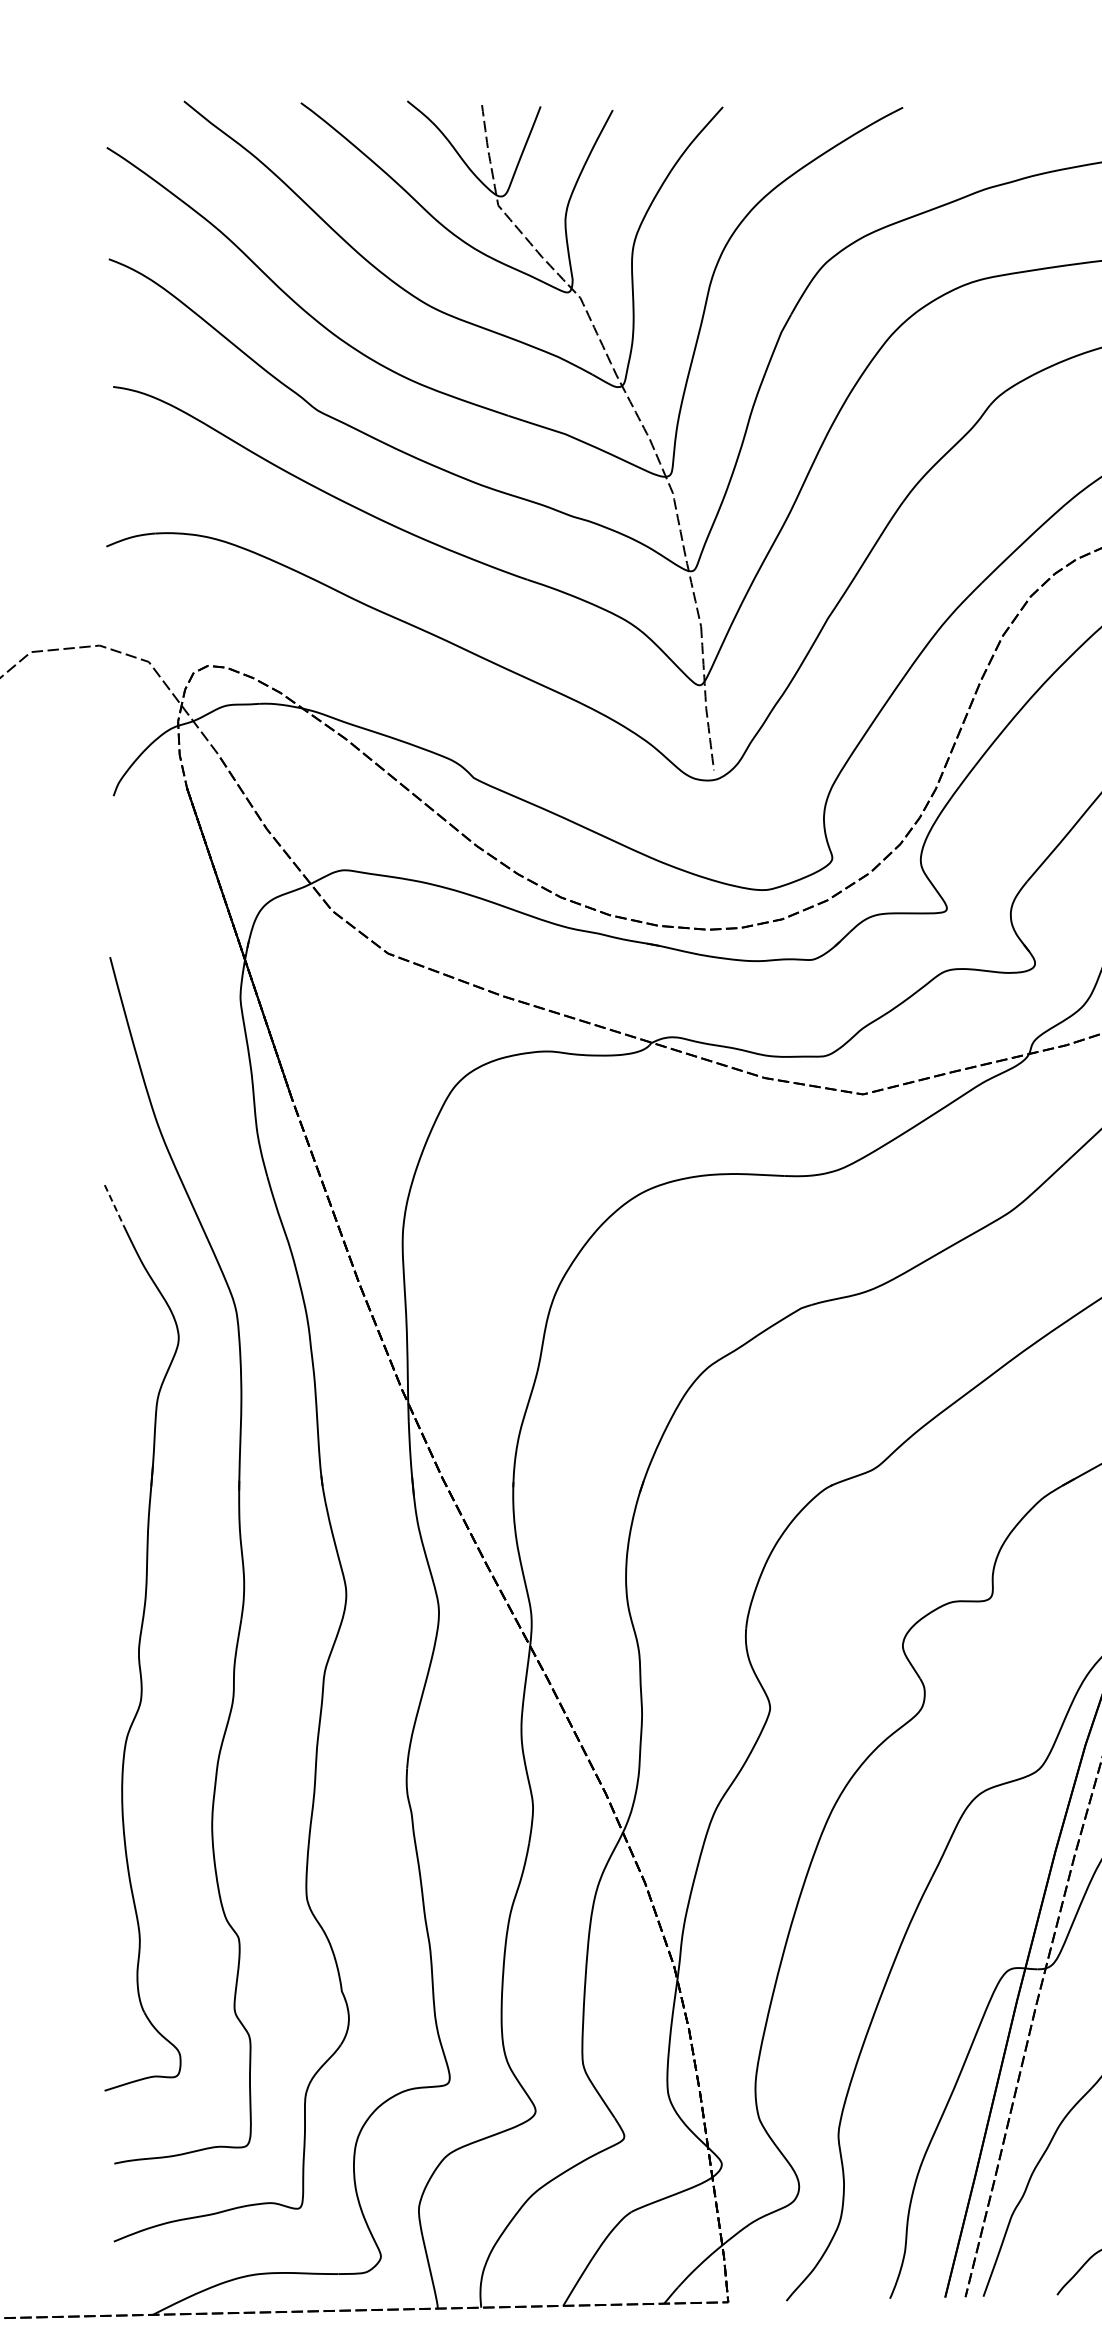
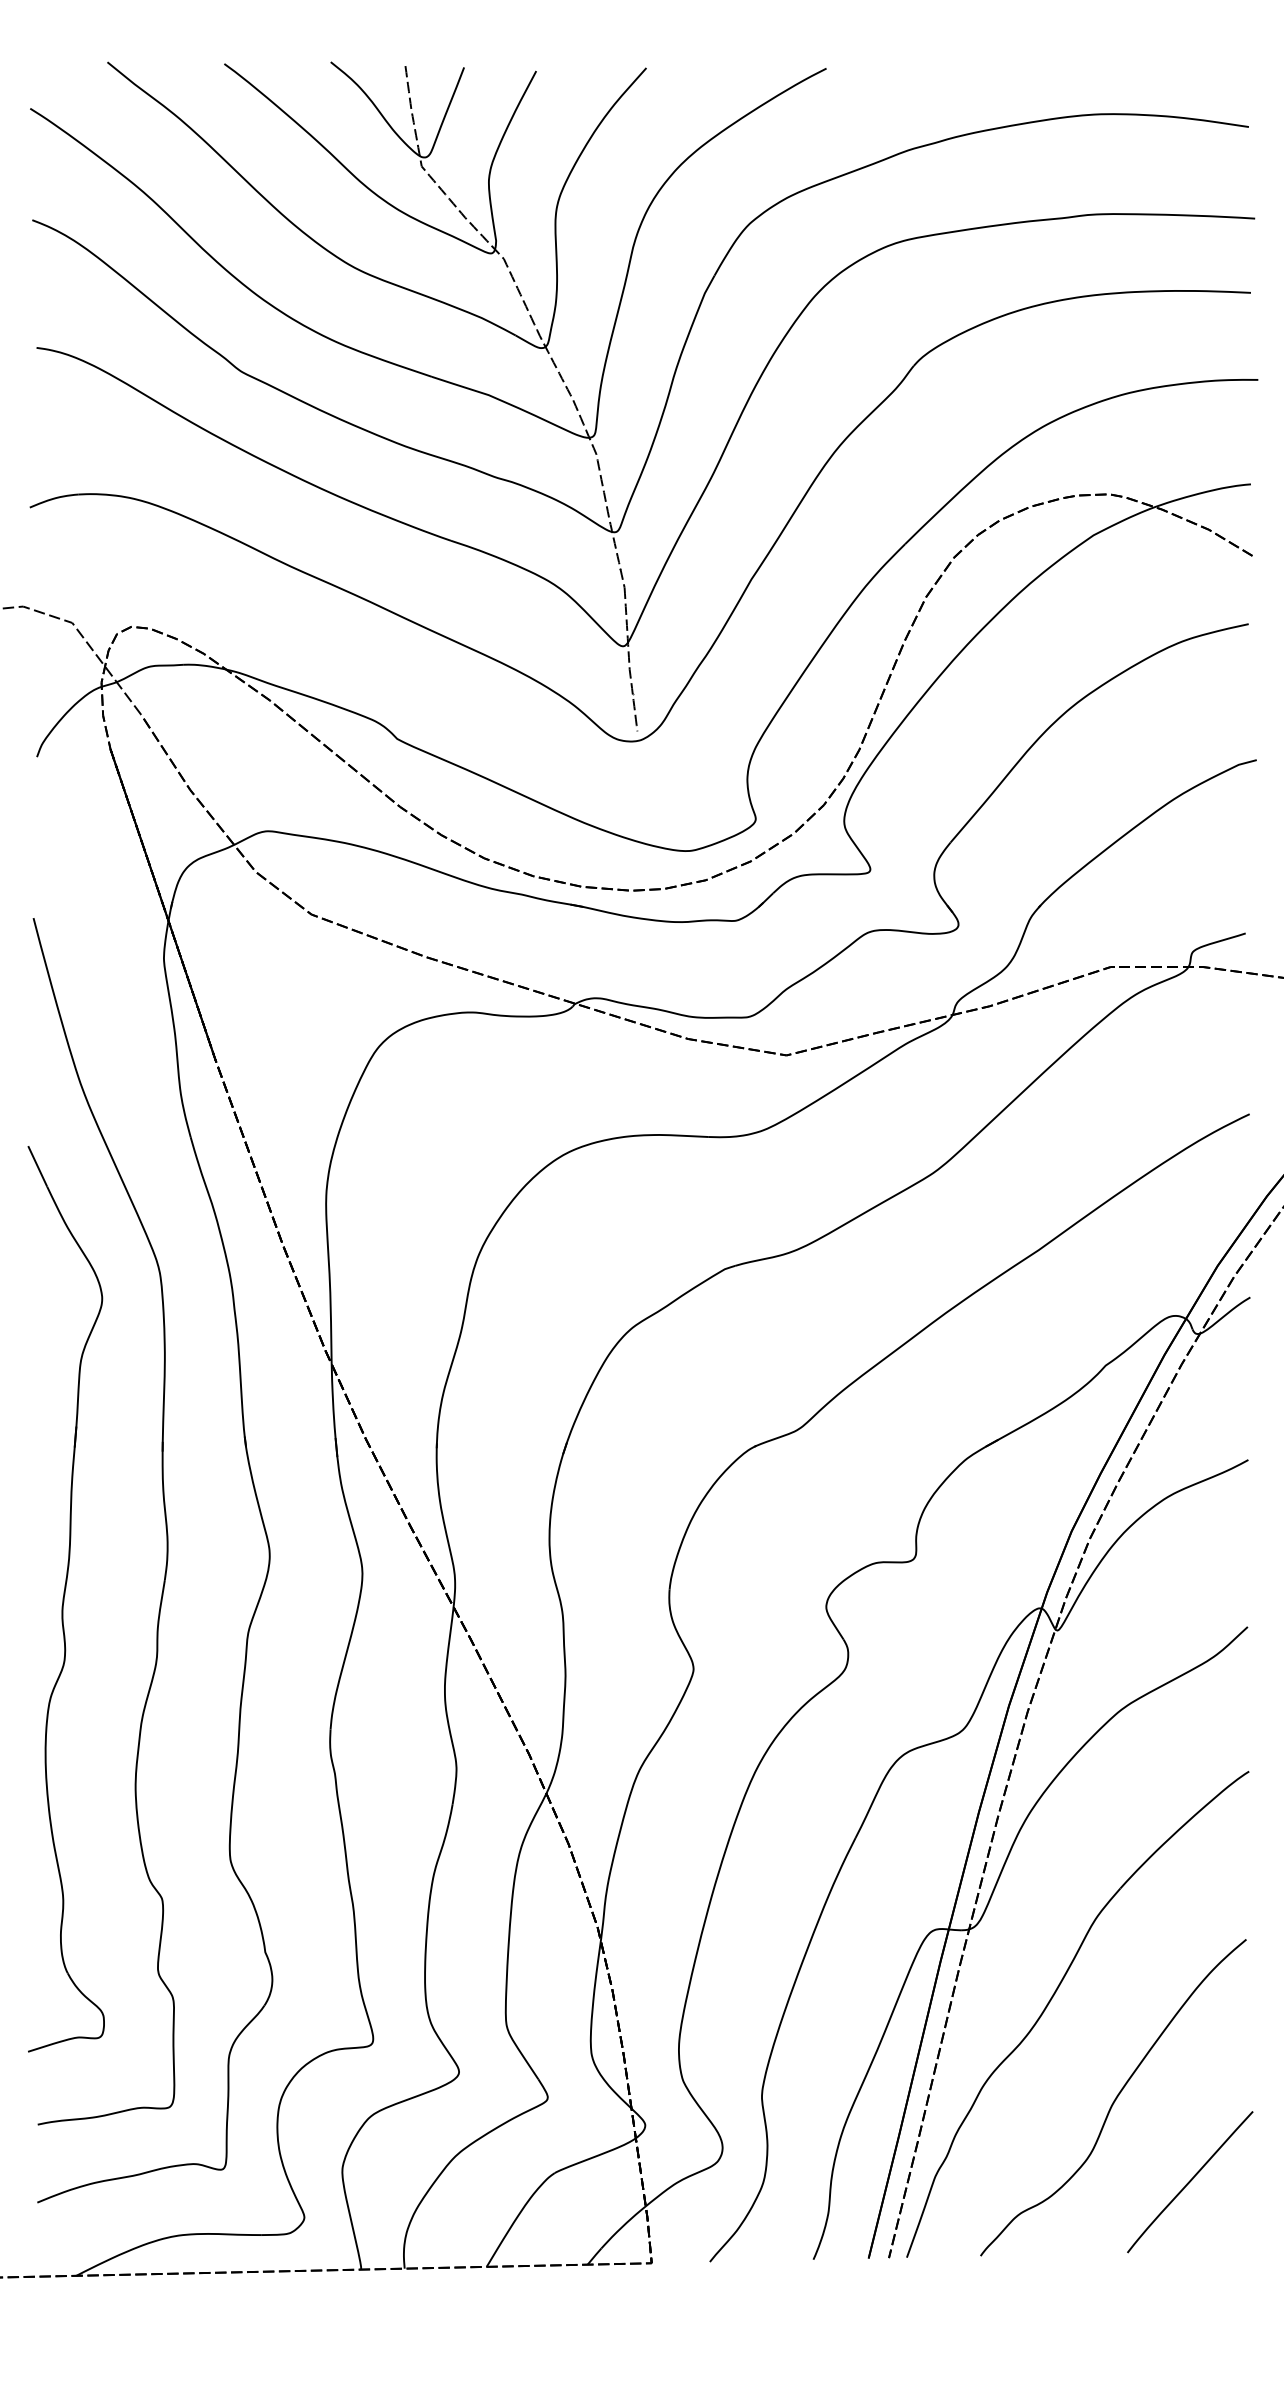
line: (114, 1205) -> (37, 1166), dashed -> solid

